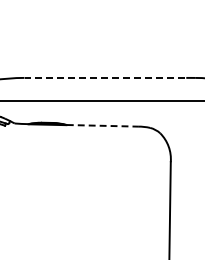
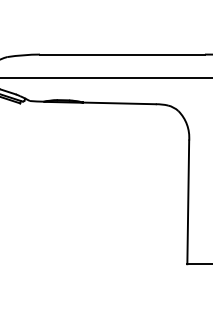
line: (105, 77) -> (122, 54), dashed -> solid
line: (102, 125) -> (119, 103), dashed -> solid

